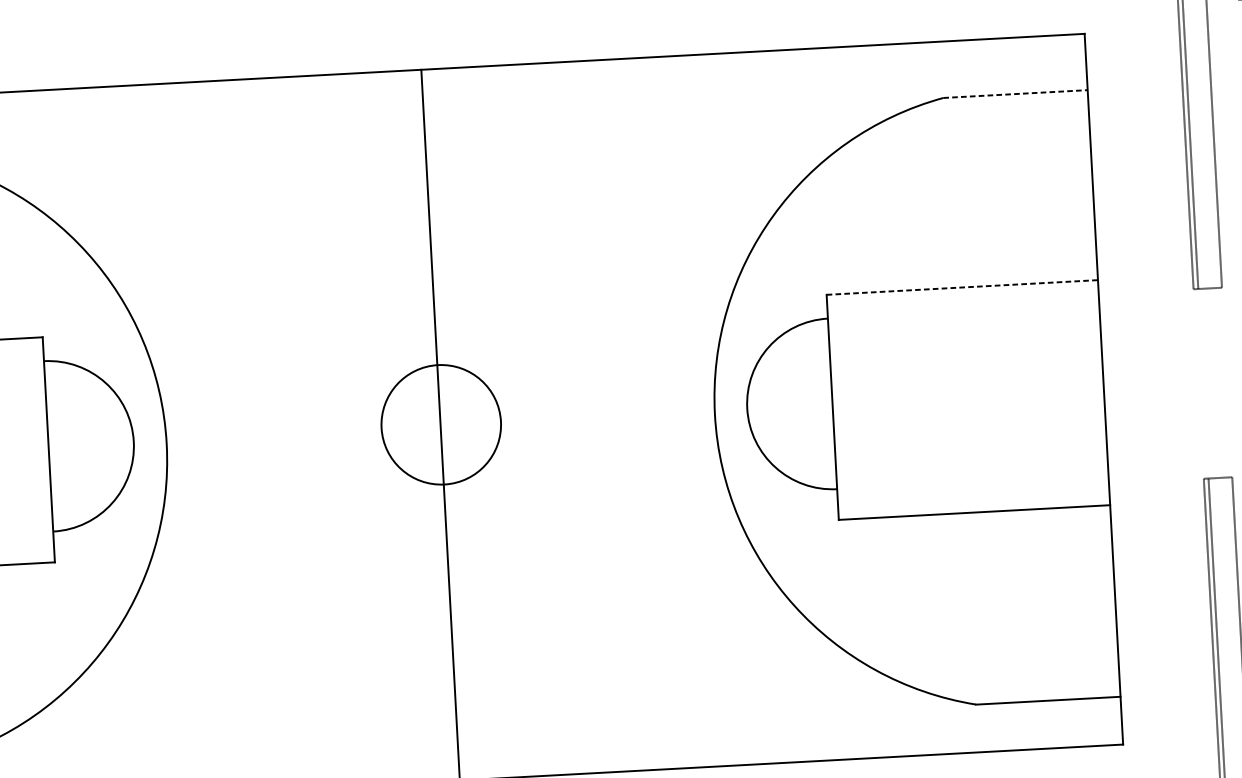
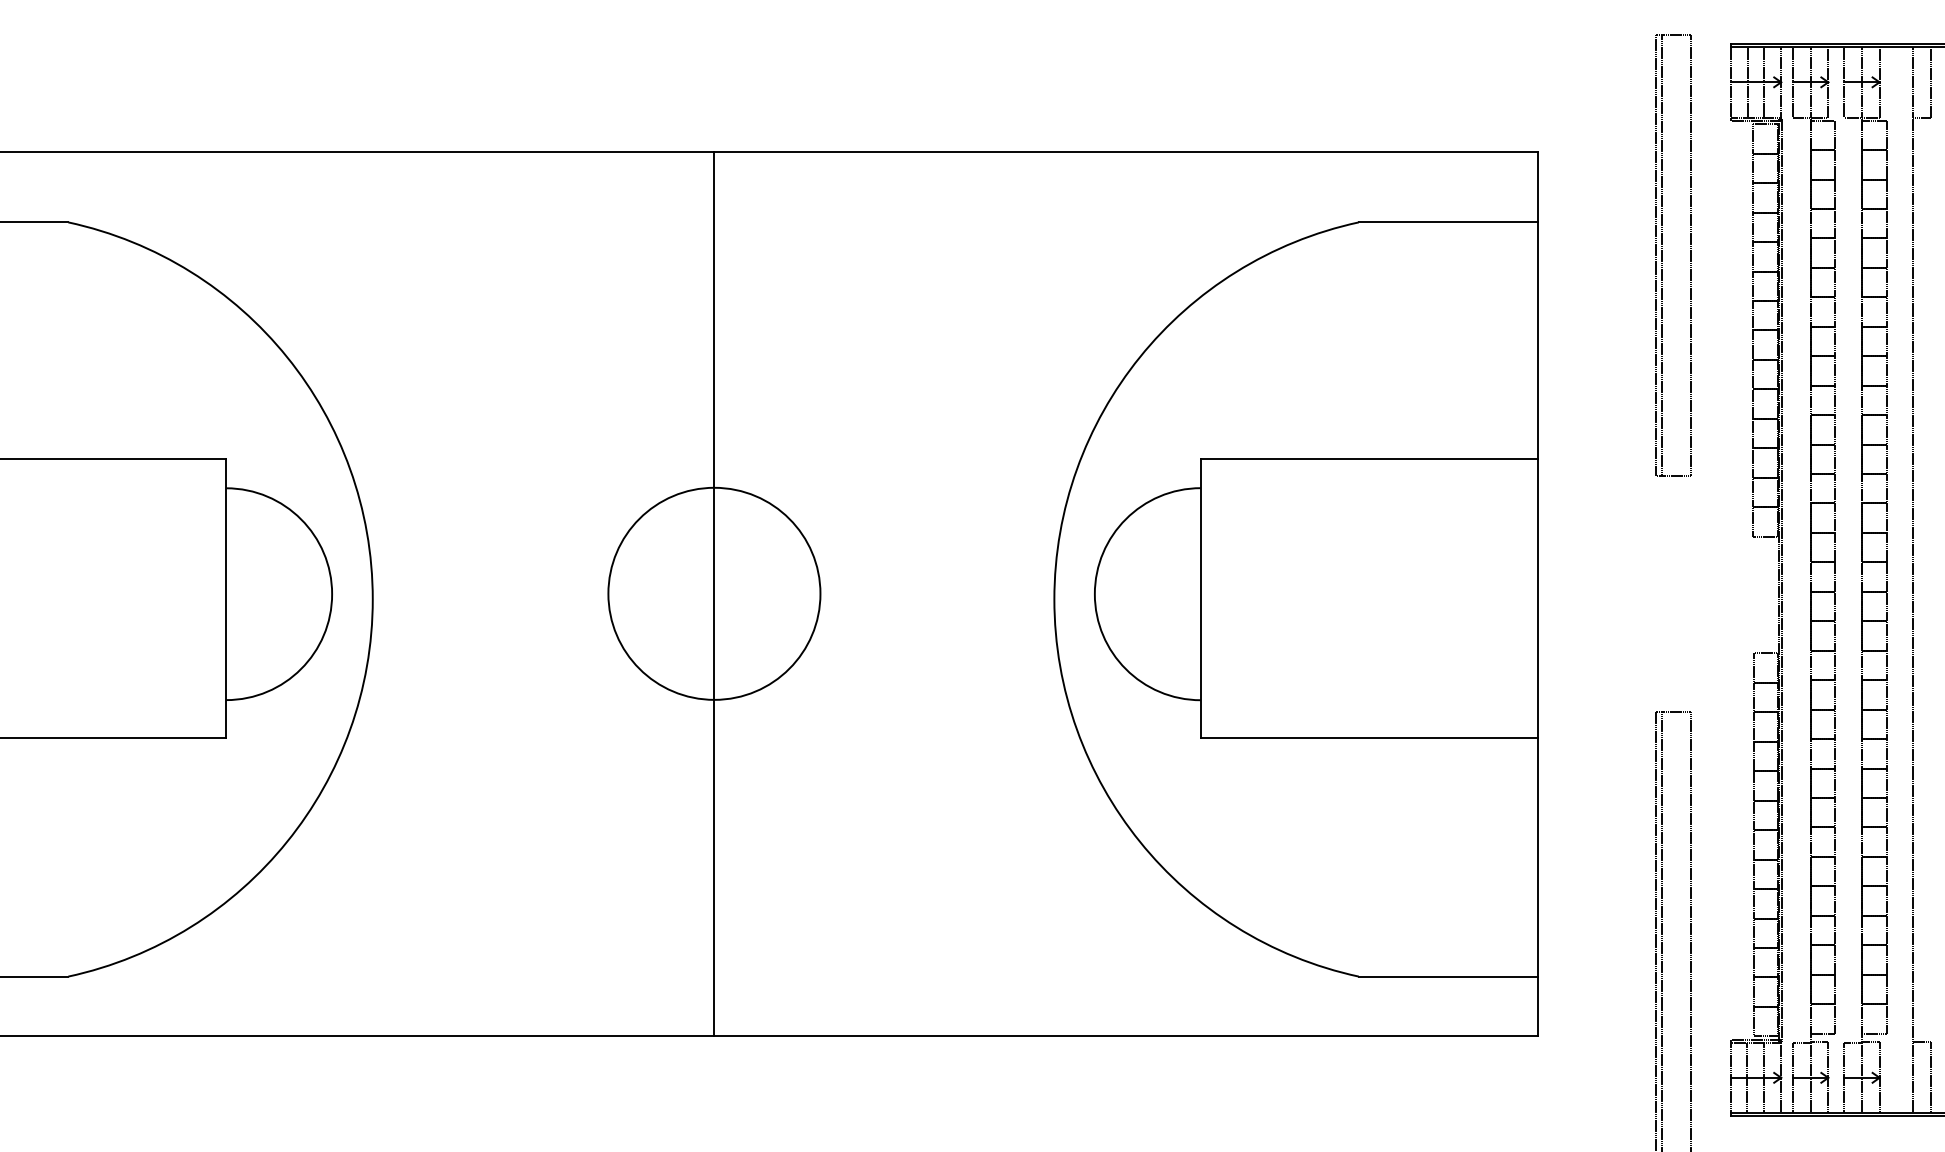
line: (1015, 94) -> (1448, 222), dashed -> solid
line: (962, 287) -> (1369, 458), dashed -> solid
circle: (441, 424) -> (714, 593), size x1.43

